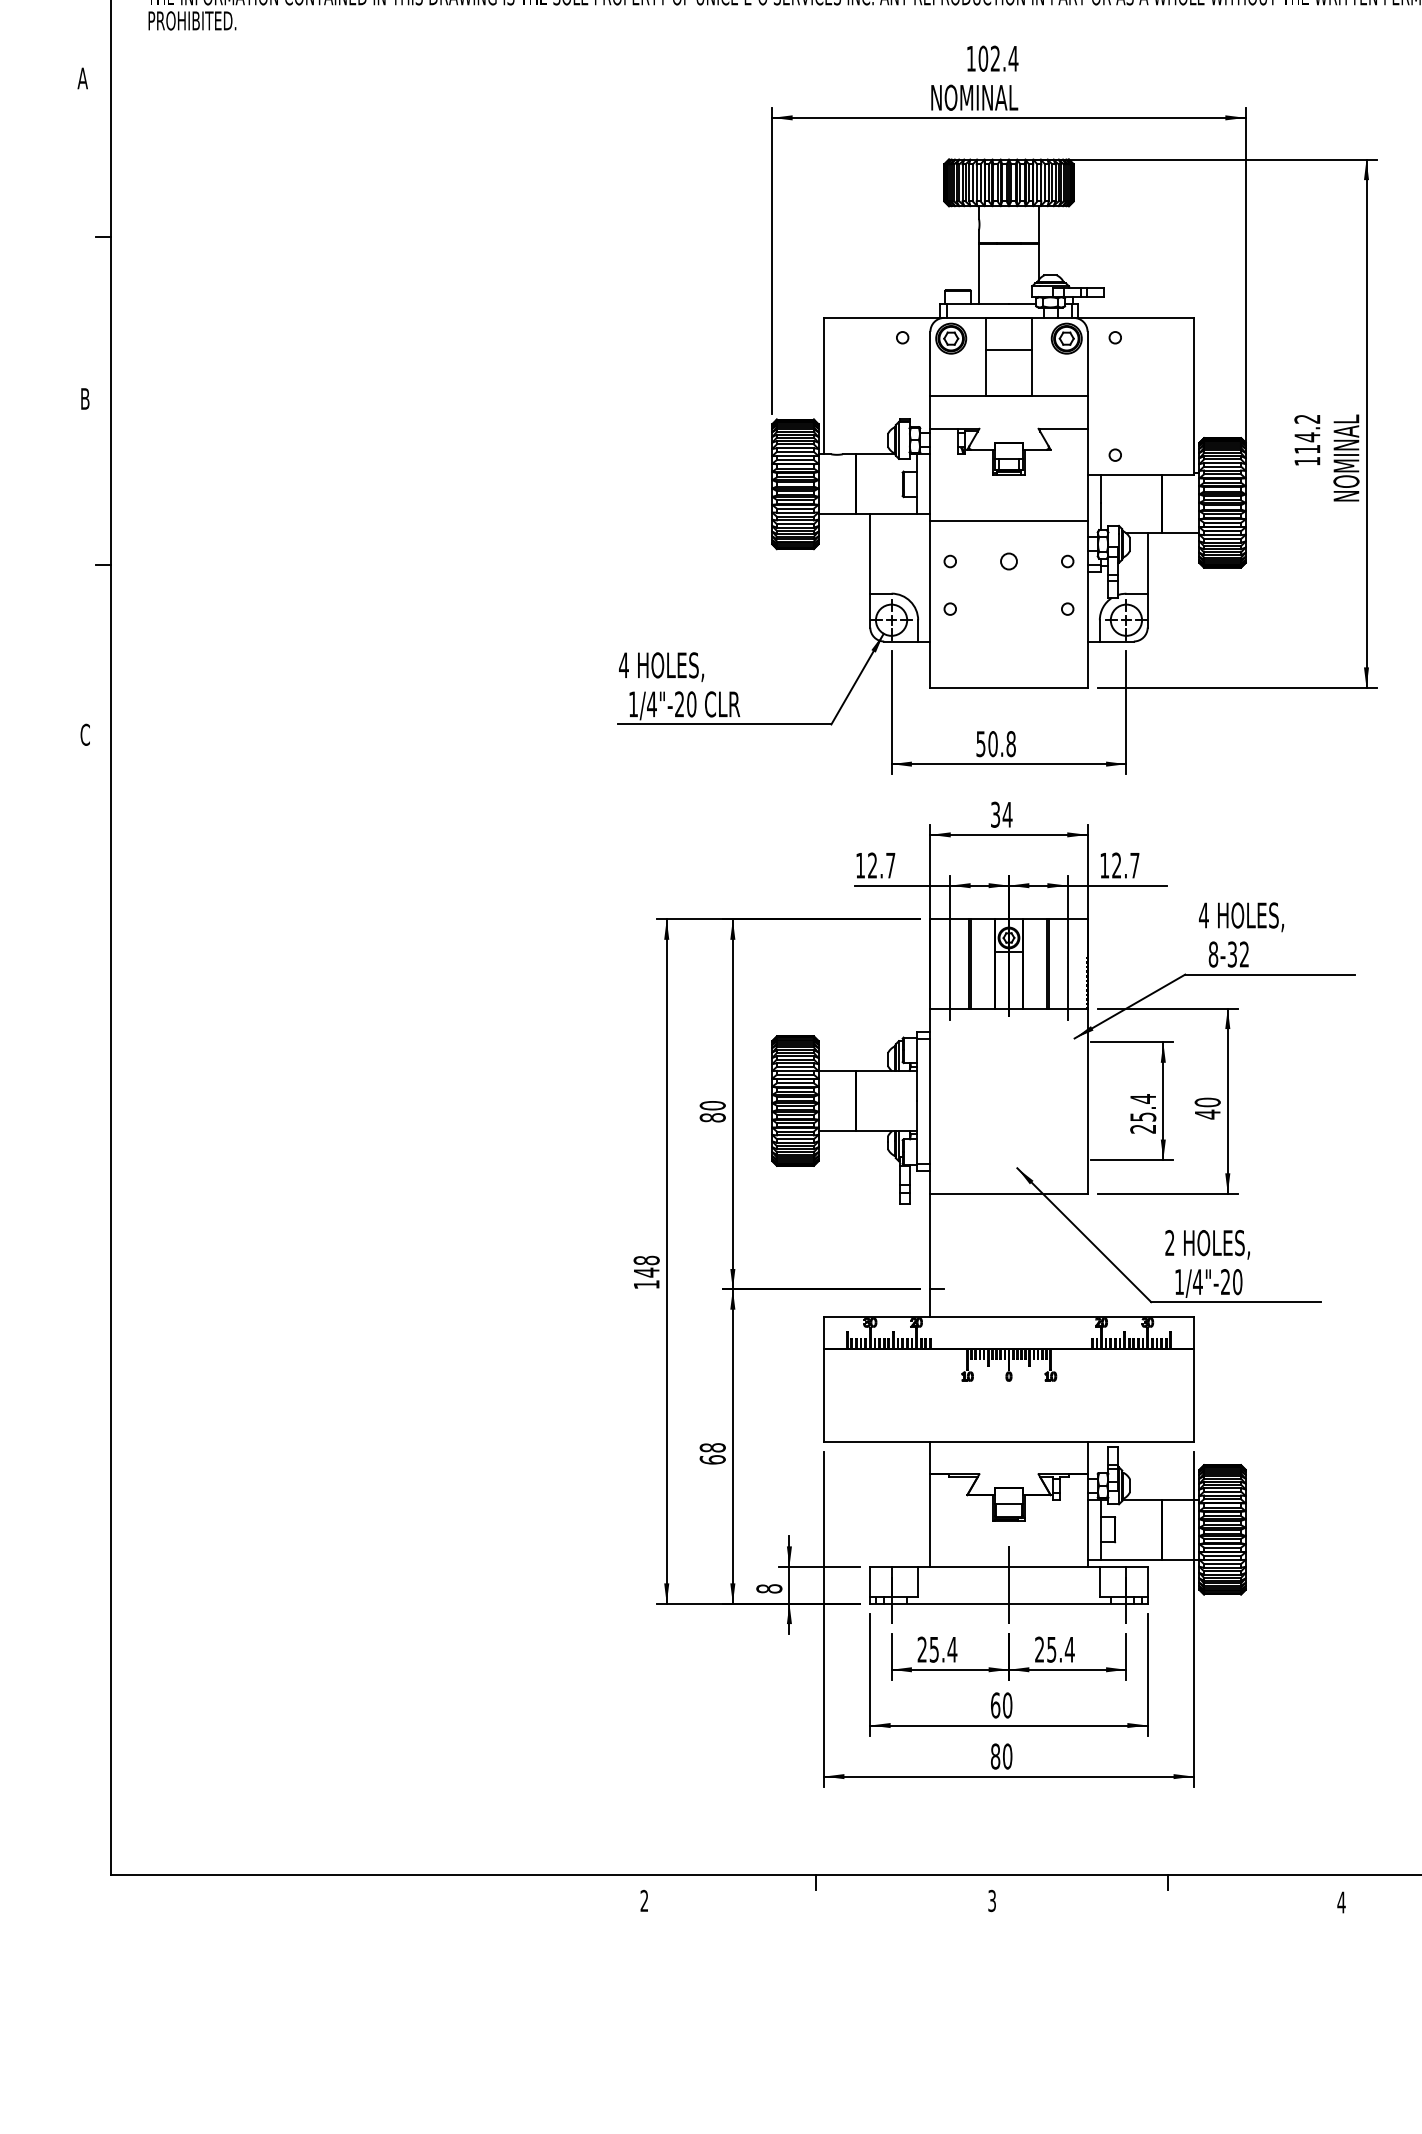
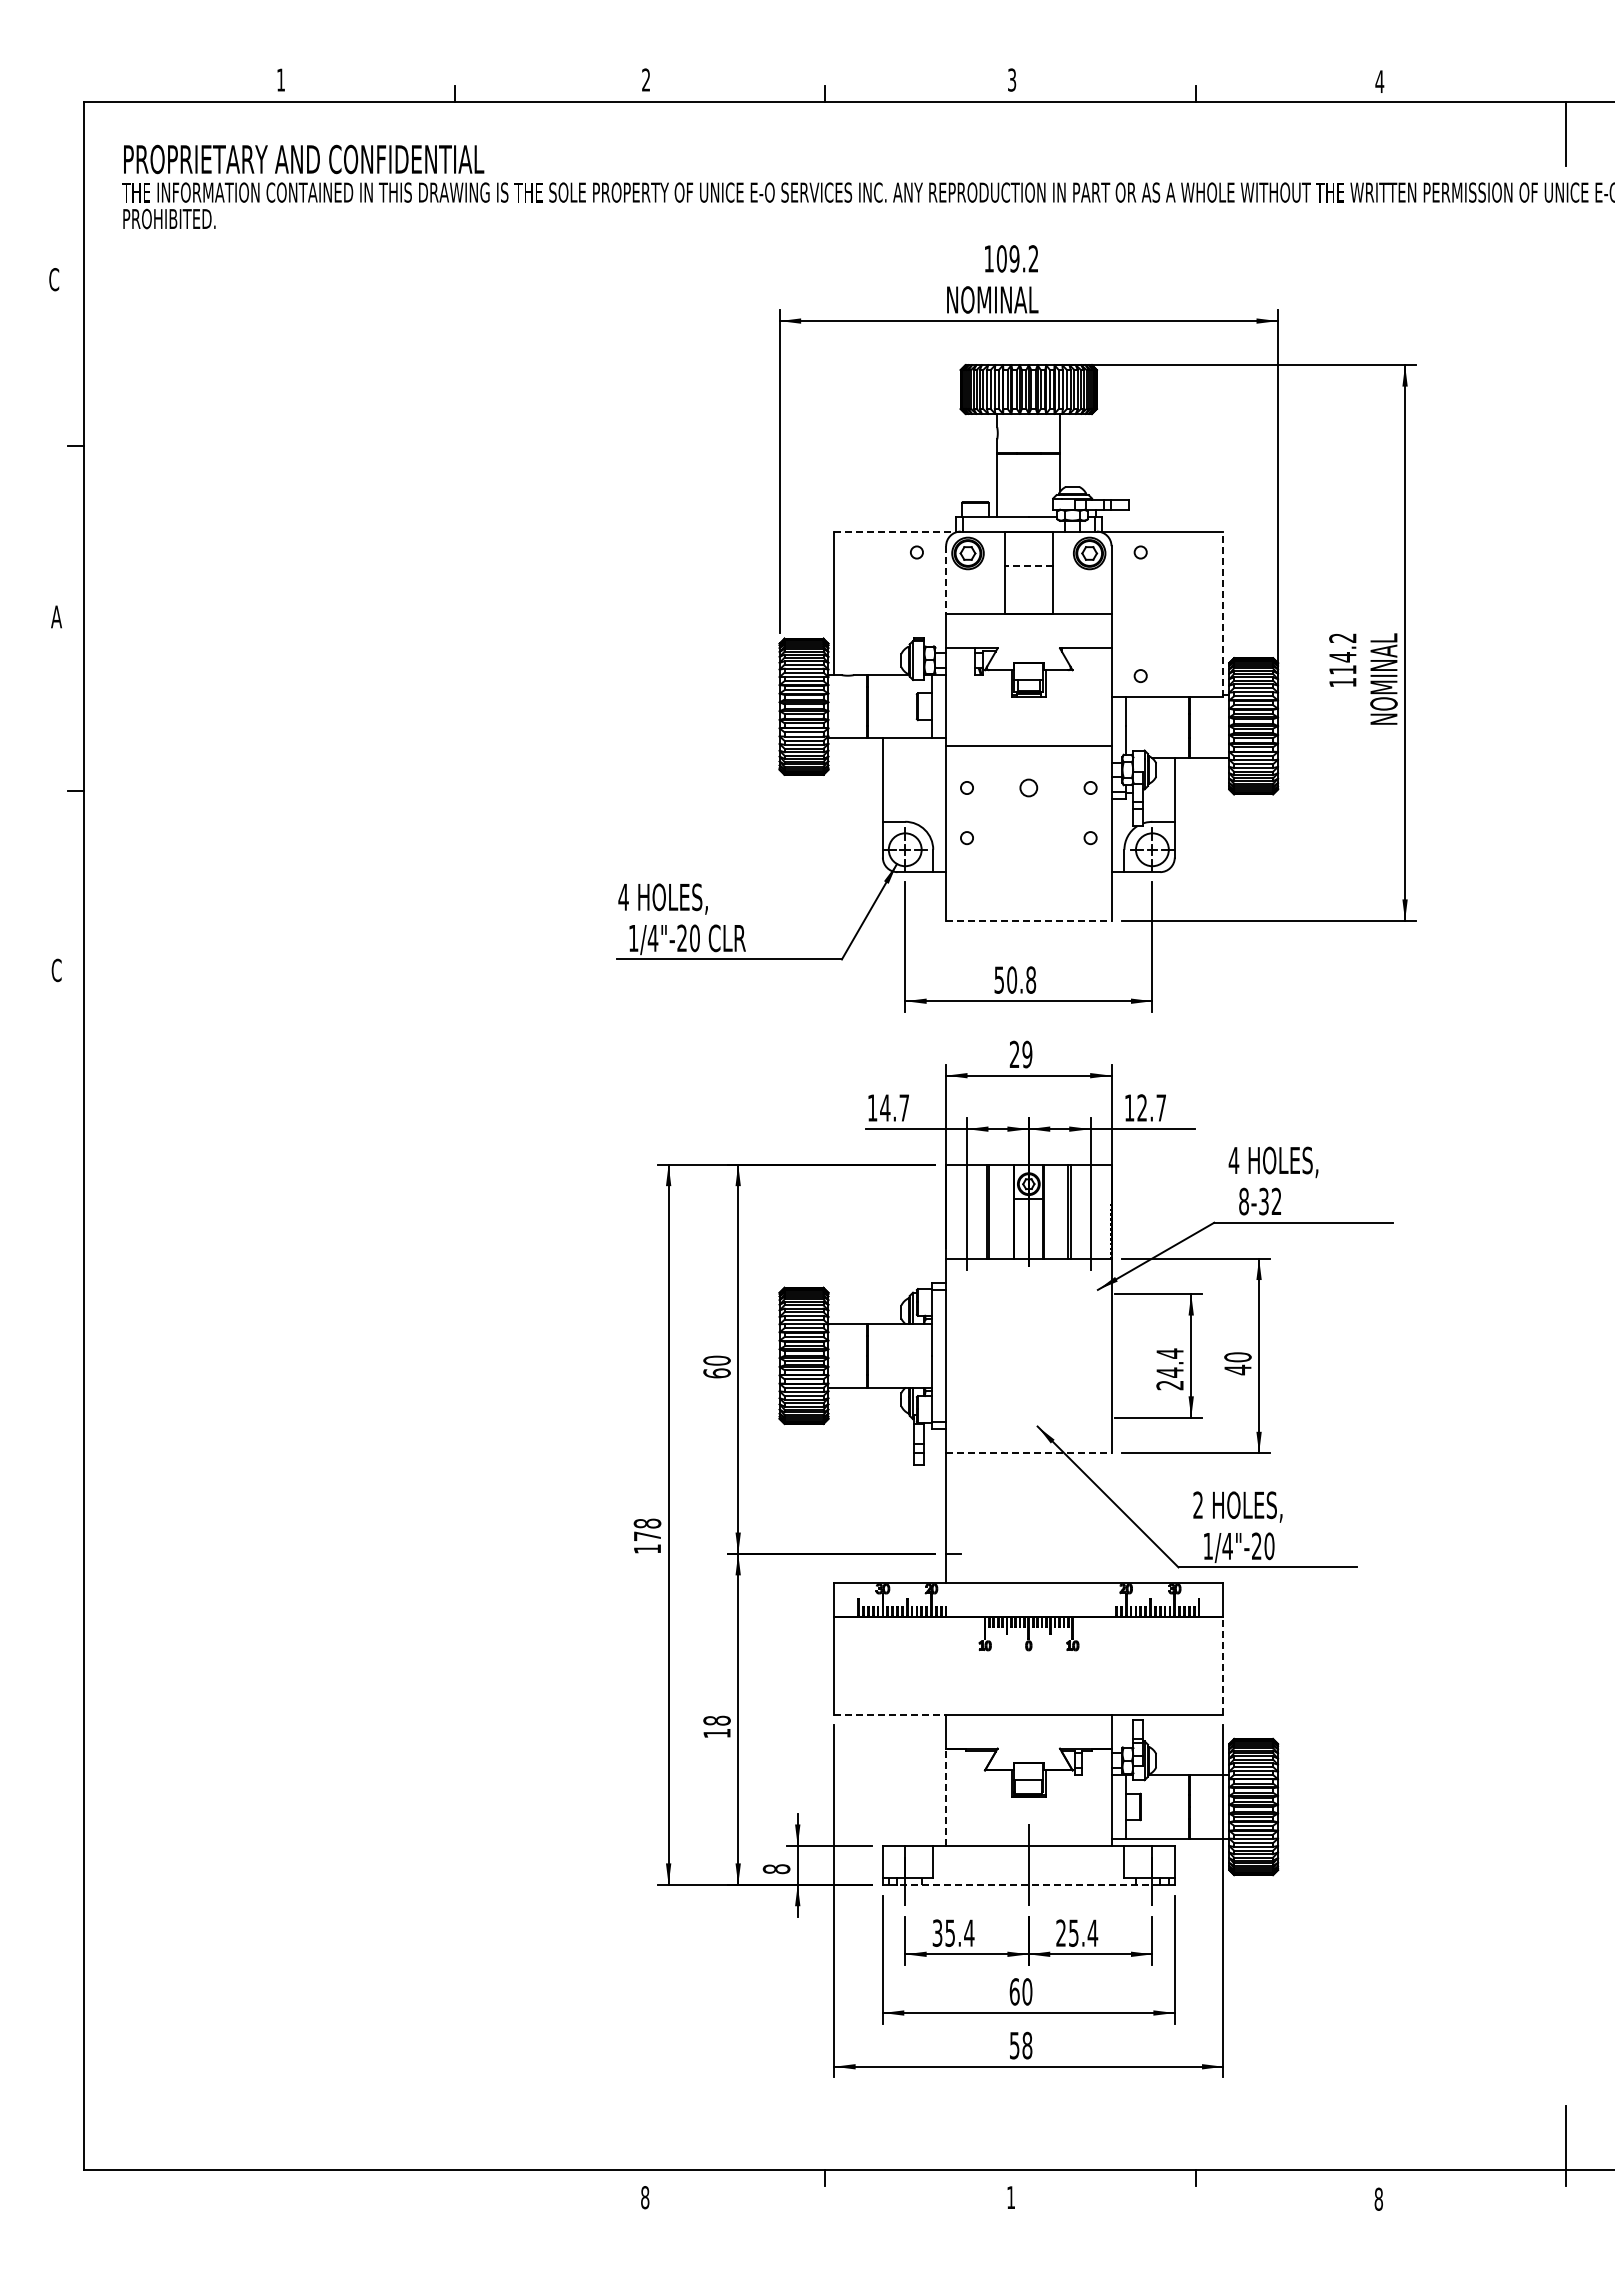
text: (1003, 58) -> (1023, 258), 102.4 -> 109.2
text: (82, 78) -> (53, 279), A -> C
line: (884, 317) -> (897, 531), solid -> dashed
line: (1008, 350) -> (1028, 565), solid -> dashed
line: (930, 364) -> (946, 580), solid -> dashed
line: (1193, 396) -> (1223, 614), solid -> dashed
text: (85, 398) -> (56, 616), B -> A
line: (1008, 687) -> (1028, 920), solid -> dashed
text: (1001, 814) -> (1020, 1054), 34 -> 29
text: (872, 865) -> (885, 1107), 12.7 -> 14.7
text: (1142, 1116) -> (1169, 1372), 25.4 -> 24.4
text: (712, 1117) -> (716, 1373), 80 -> 60
line: (1008, 1193) -> (1028, 1453), solid -> dashed
text: (646, 1272) -> (647, 1536), 148 -> 178
line: (1193, 1395) -> (1223, 1665), solid -> dashed
line: (877, 1441) -> (890, 1714), solid -> dashed
text: (712, 1459) -> (716, 1733), 68 -> 18
line: (930, 1520) -> (946, 1797), solid -> dashed
line: (1008, 1603) -> (1028, 1884), solid -> dashed
text: (922, 1649) -> (937, 1932), 25.4 -> 35.4
text: (1001, 1756) -> (1020, 2045), 80 -> 58
text: (644, 1900) -> (645, 2197), 2 -> 8
text: (992, 1900) -> (1011, 2197), 3 -> 1
text: (1341, 1901) -> (1378, 2198), 4 -> 8

